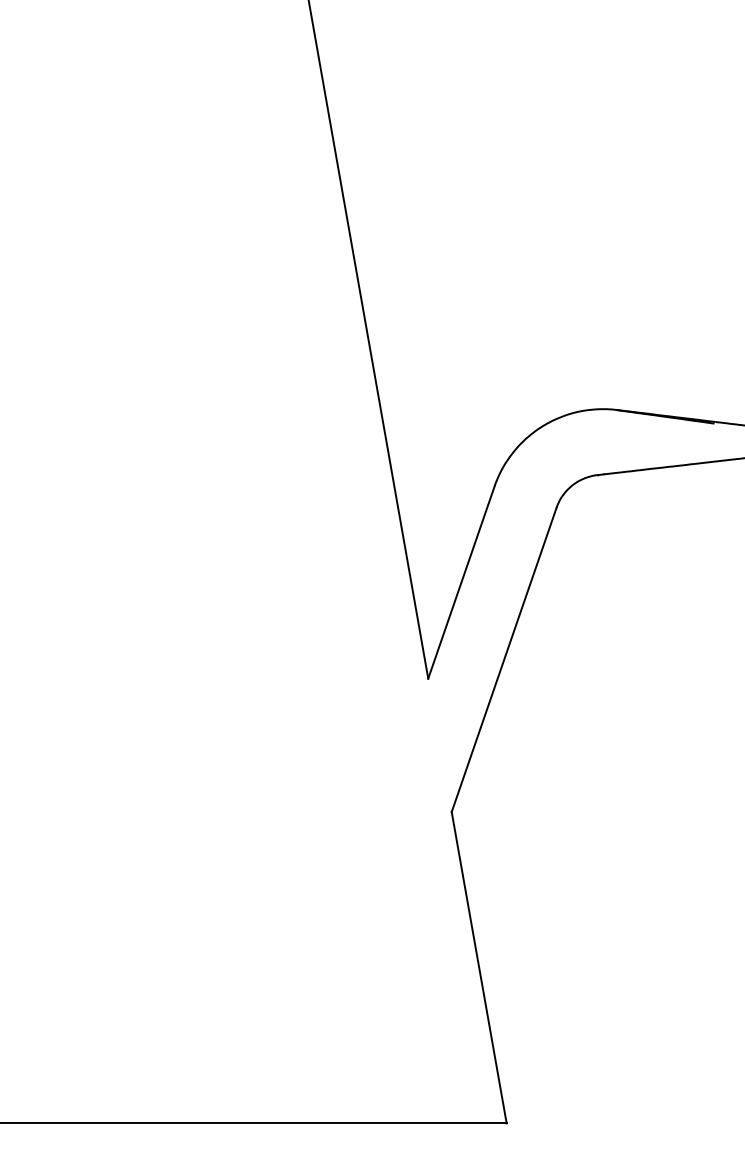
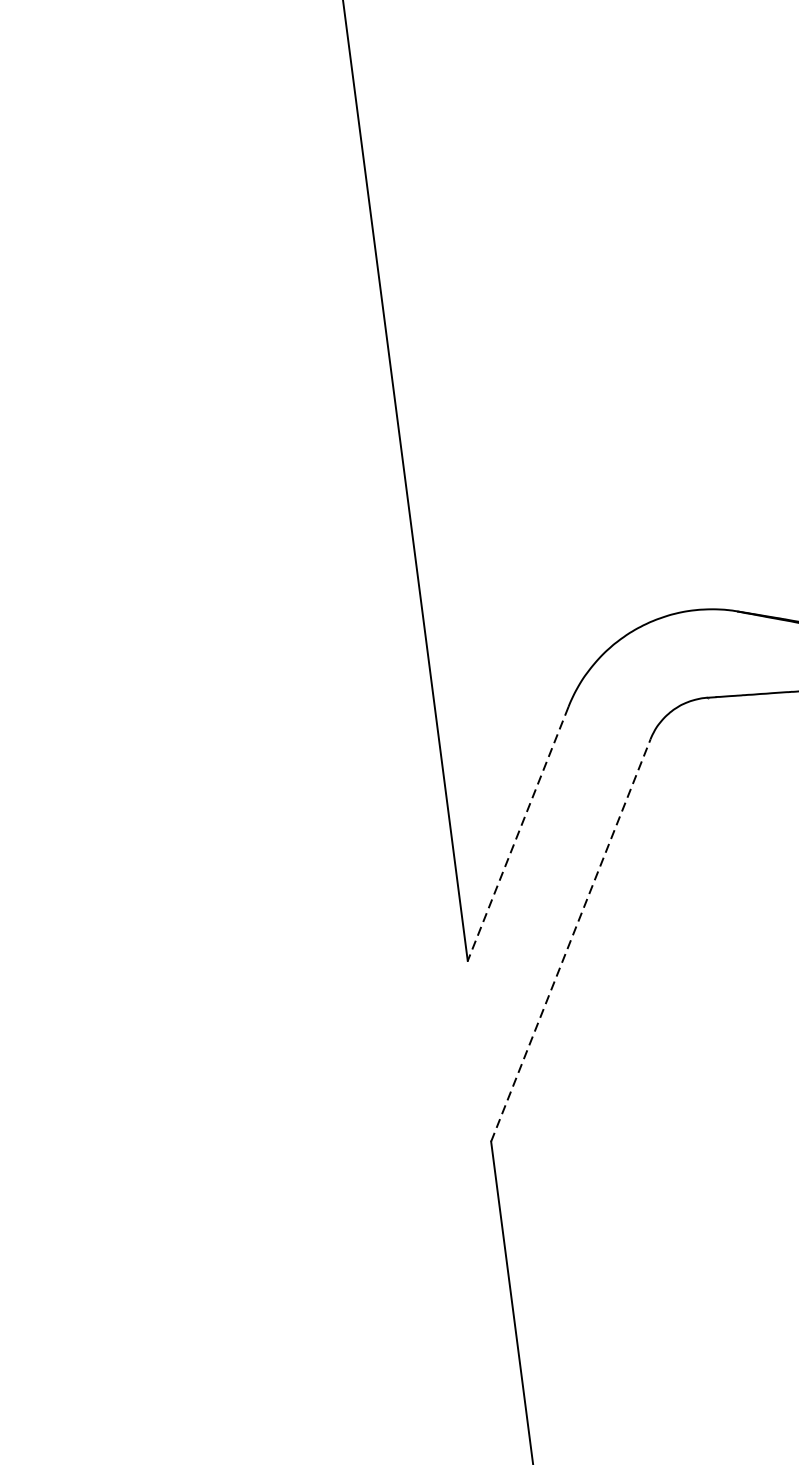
line: (461, 582) -> (518, 833), solid -> dashed
line: (504, 659) -> (571, 939), solid -> dashed

